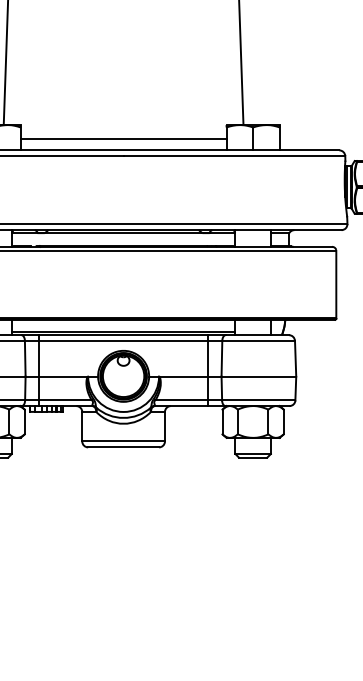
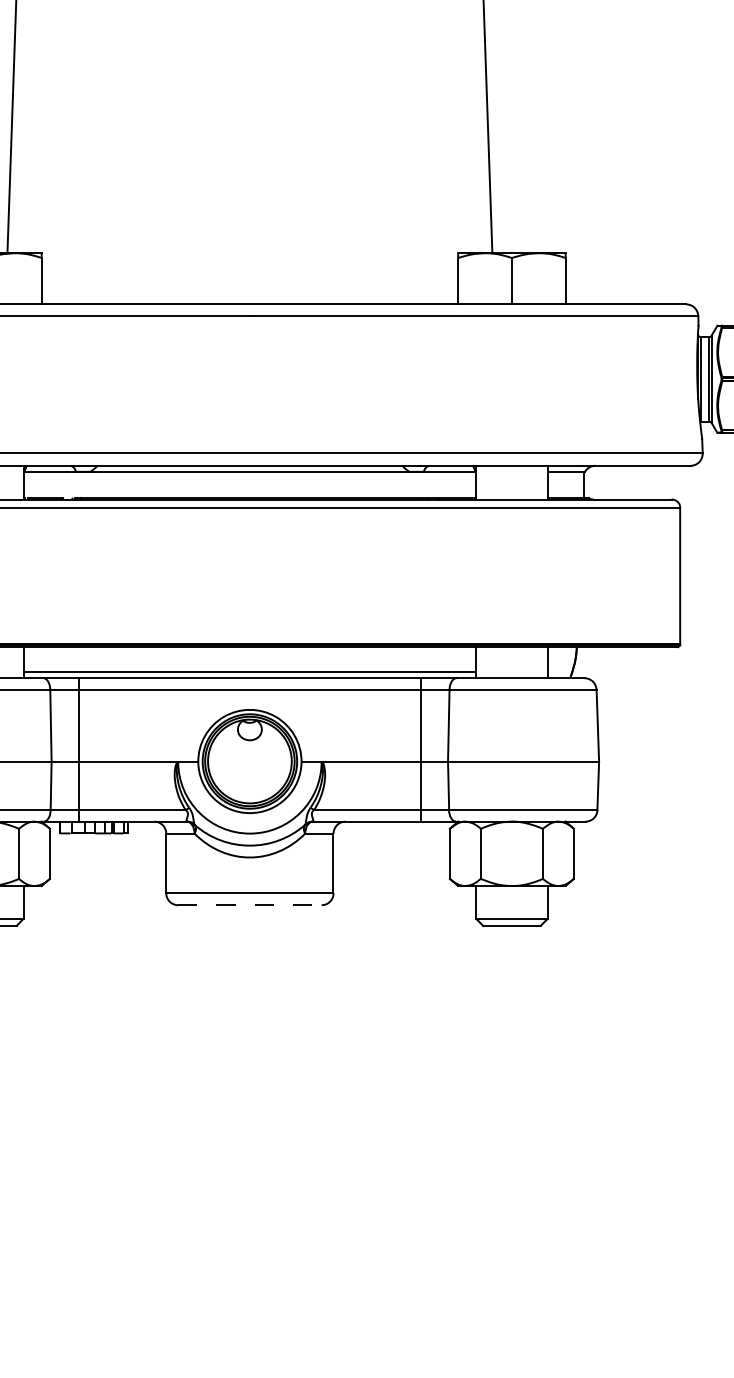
line: (123, 138) -> (249, 280), removed
line: (124, 447) -> (251, 905), solid -> dashed

